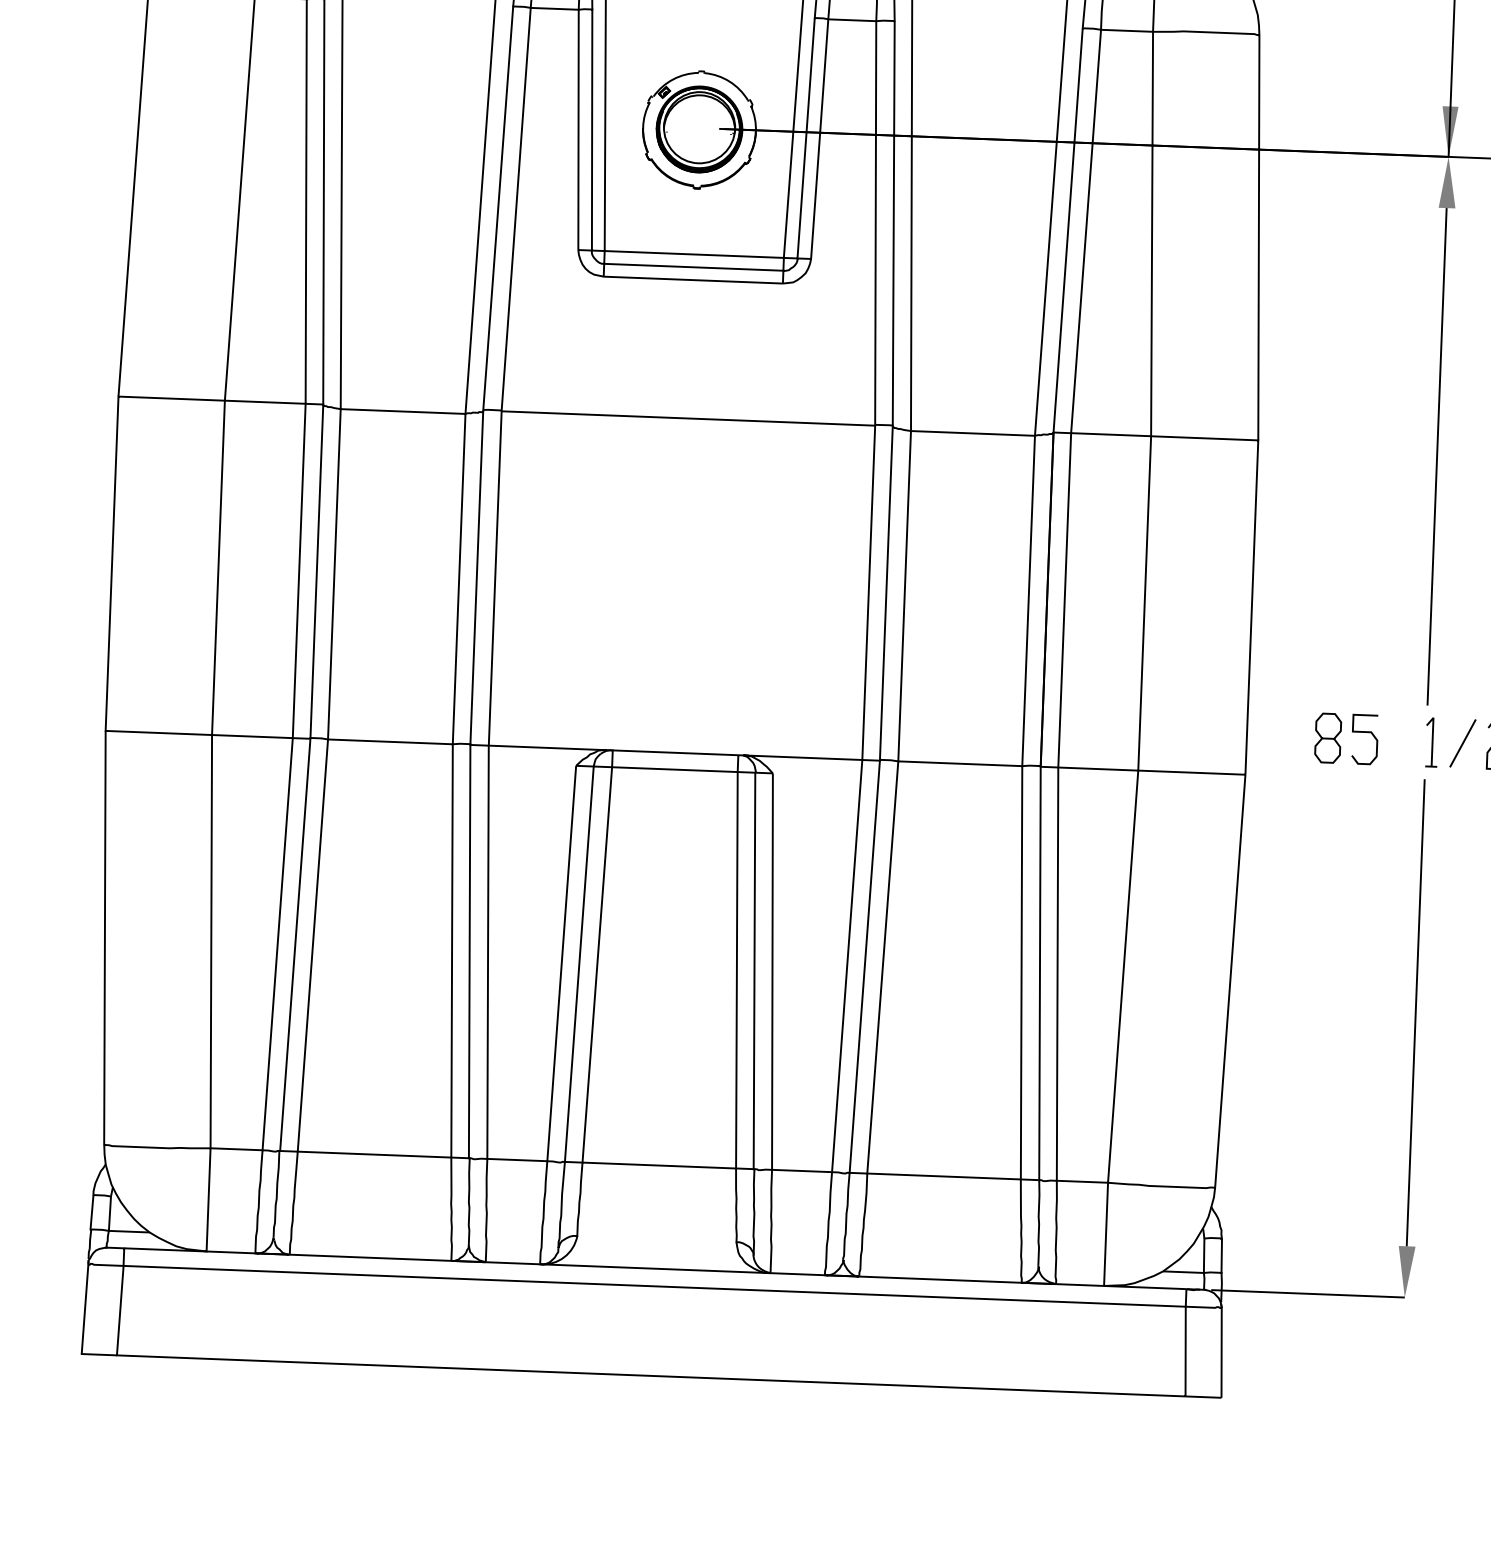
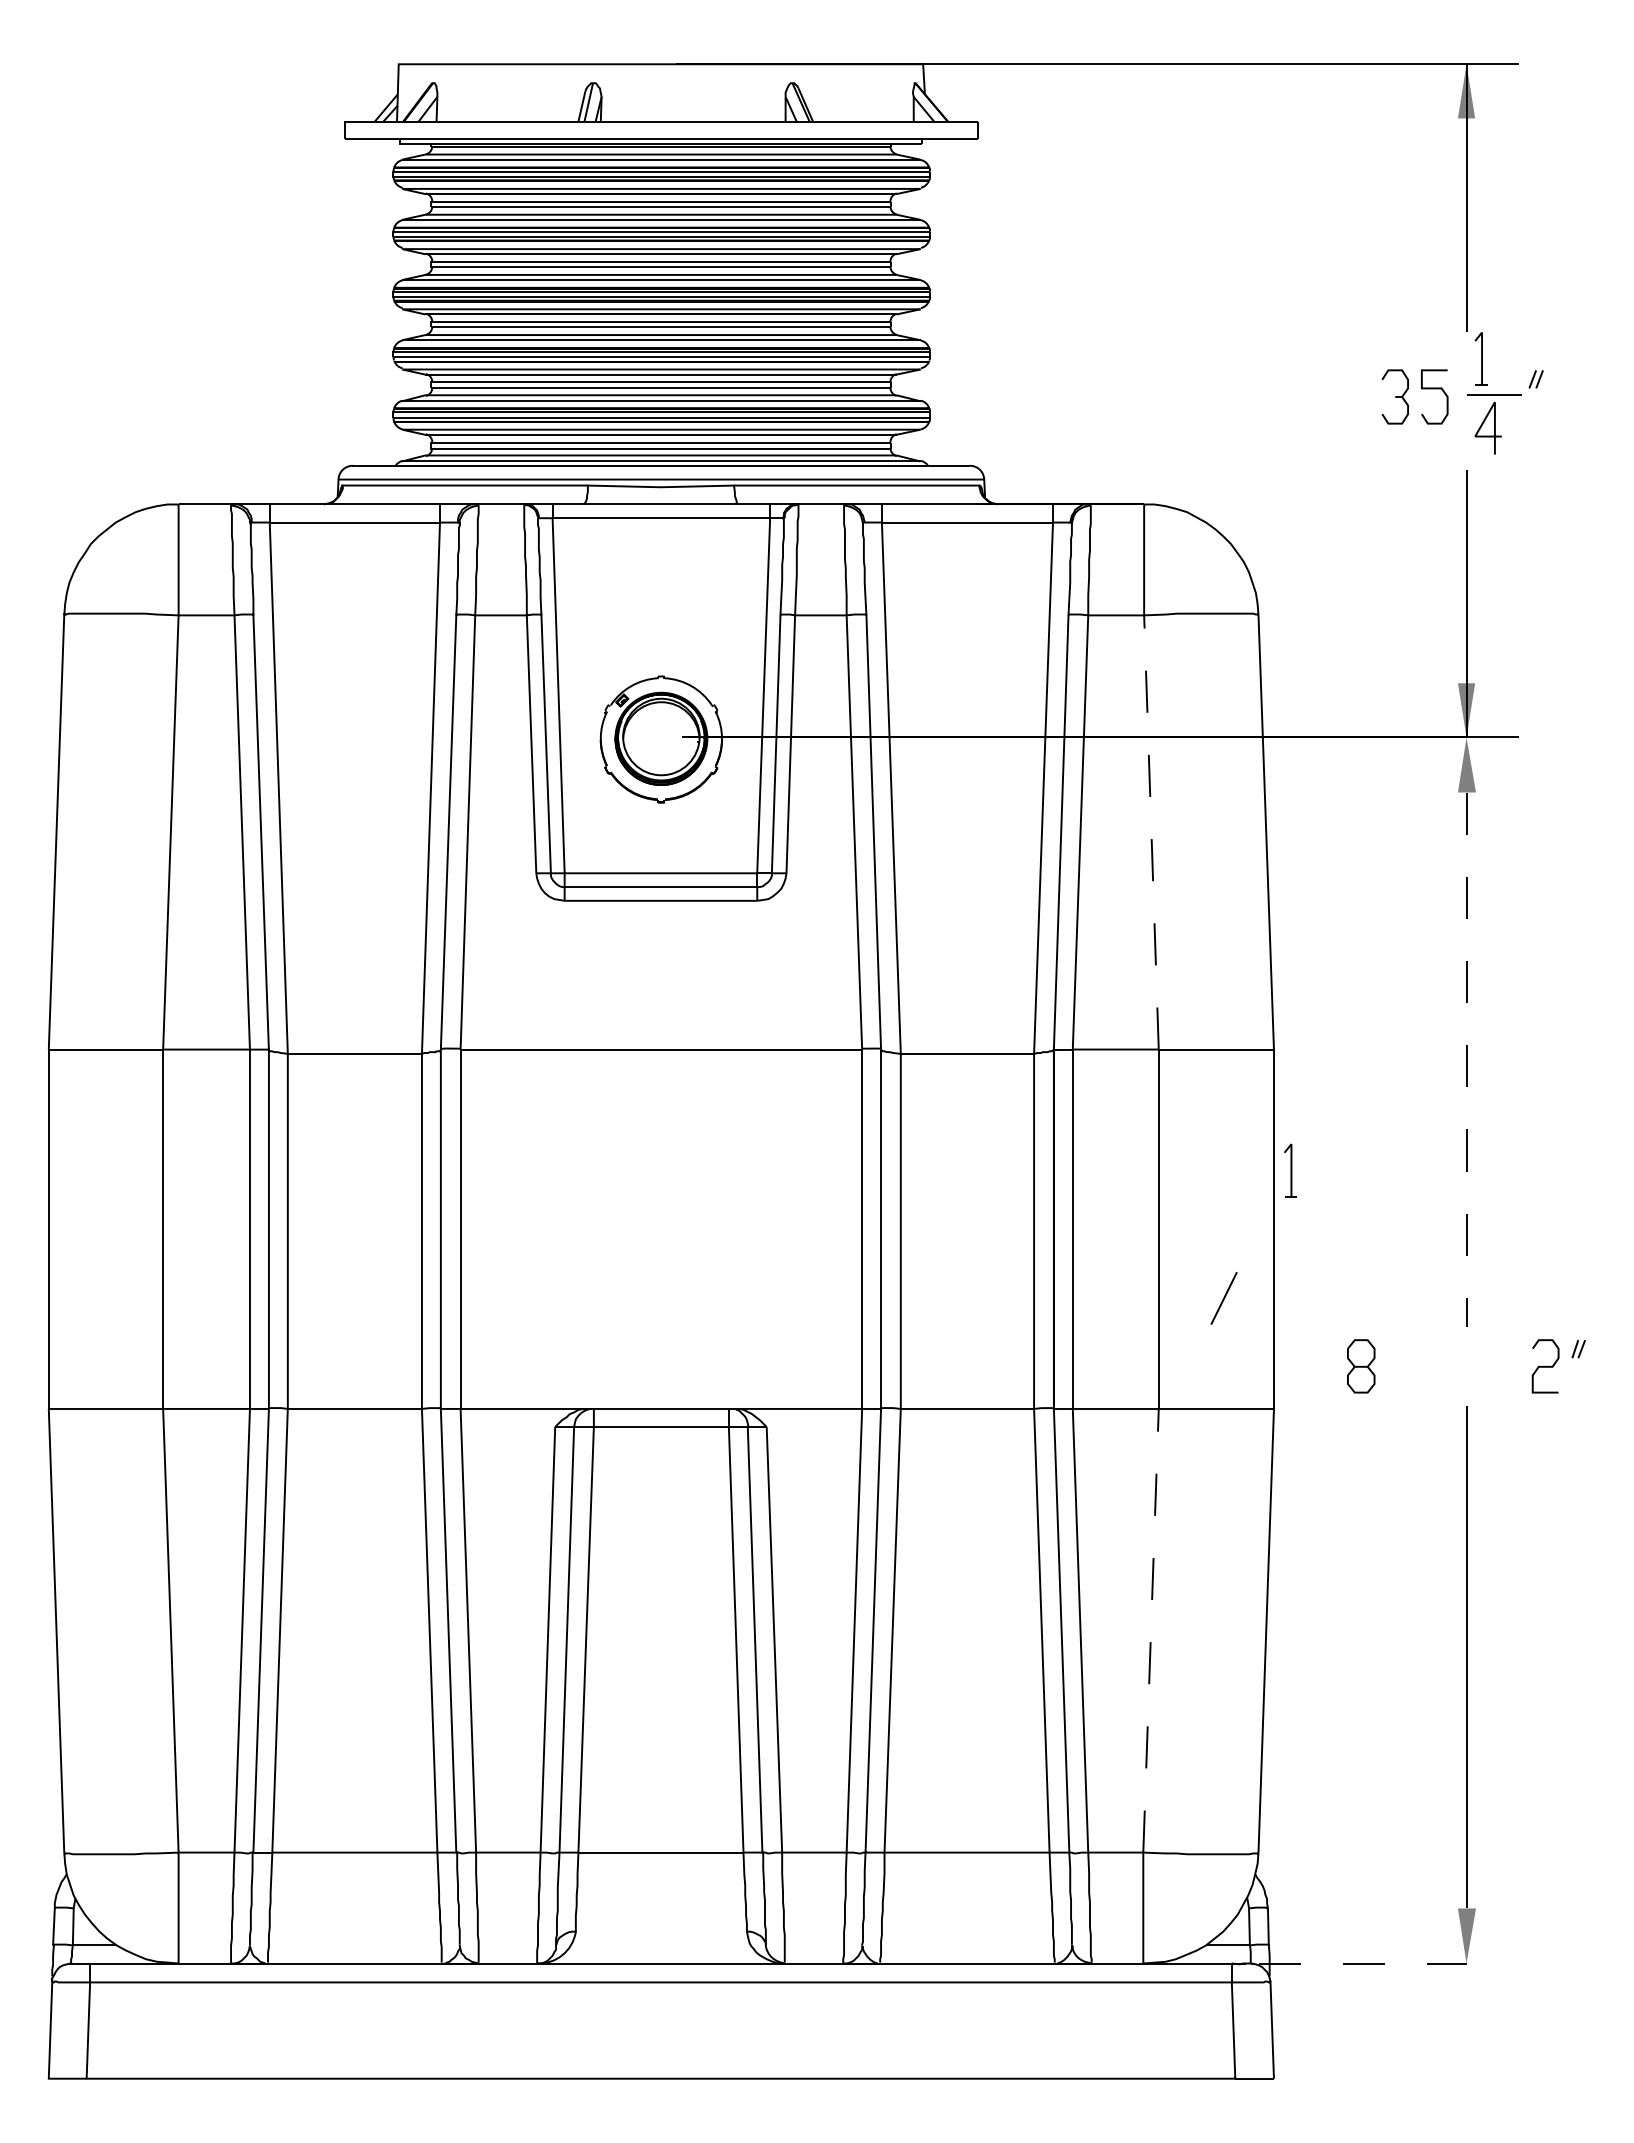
line: (1152, 233) -> (1151, 831), solid -> dashed
line: (1437, 457) -> (1466, 1060), solid -> dashed
curve: (1364, 733) -> (1400, 1359), removed
part: (1431, 742) -> (1290, 1170), moved
line: (1462, 743) -> (1223, 1298), moved
line: (1123, 976) -> (1151, 1630), solid -> dashed
line: (1308, 1293) -> (1363, 1963), solid -> dashed

